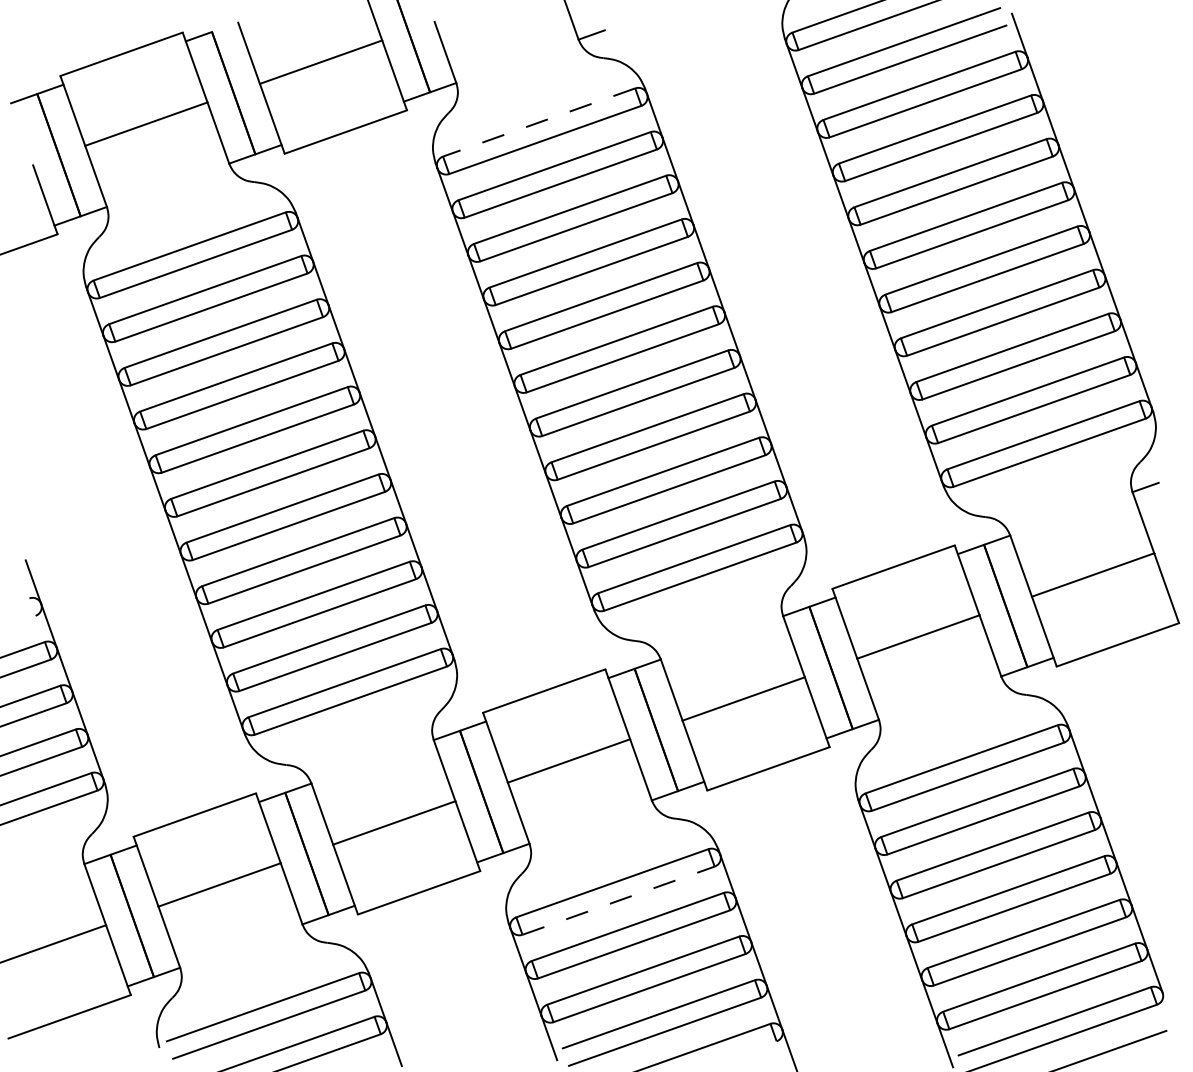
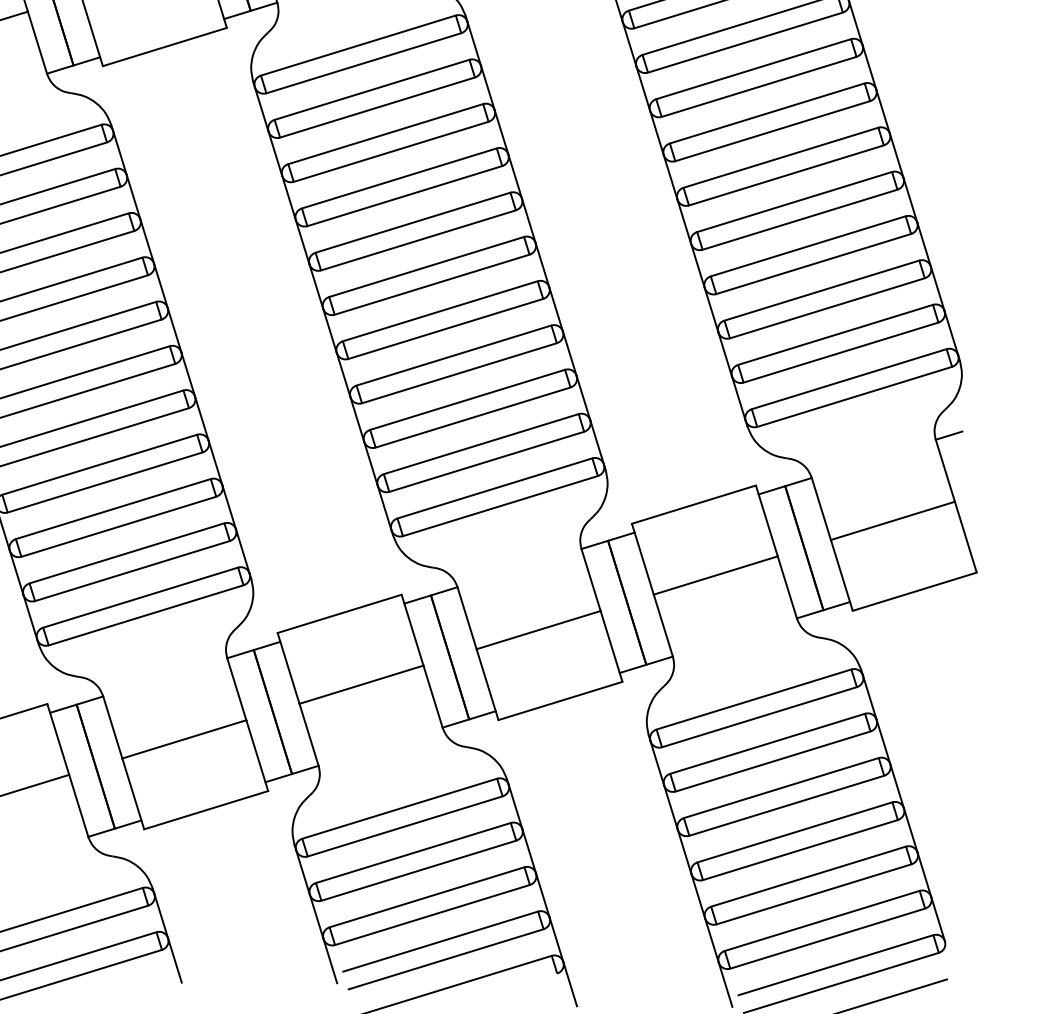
line: (539, 122) -> (358, 45), dashed -> solid
line: (618, 900) -> (405, 826), dashed -> solid

